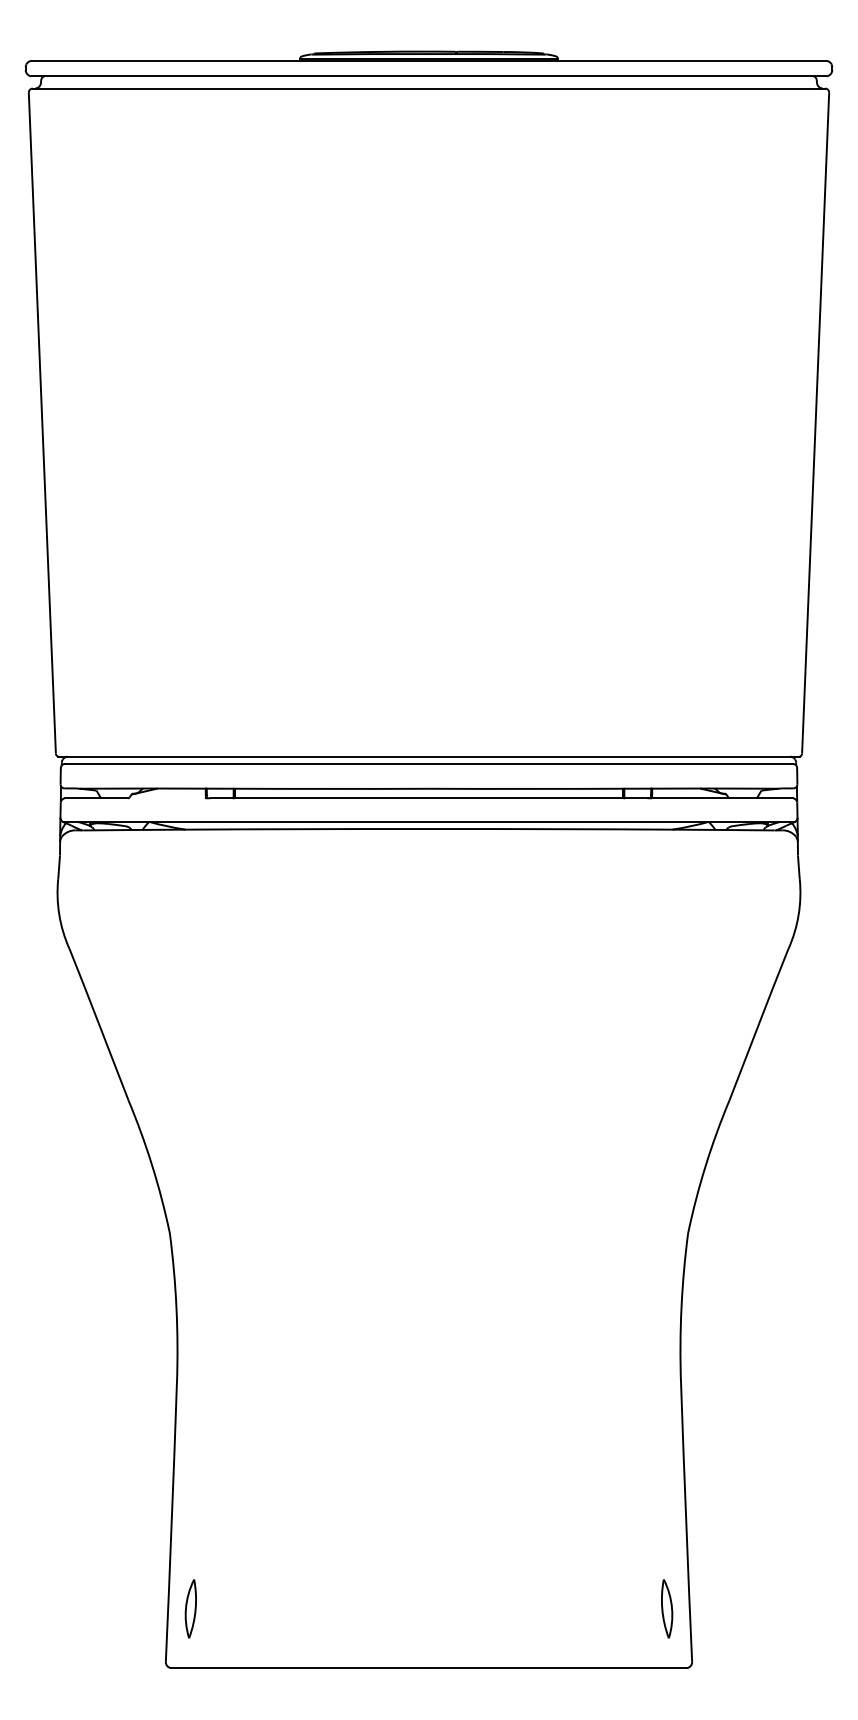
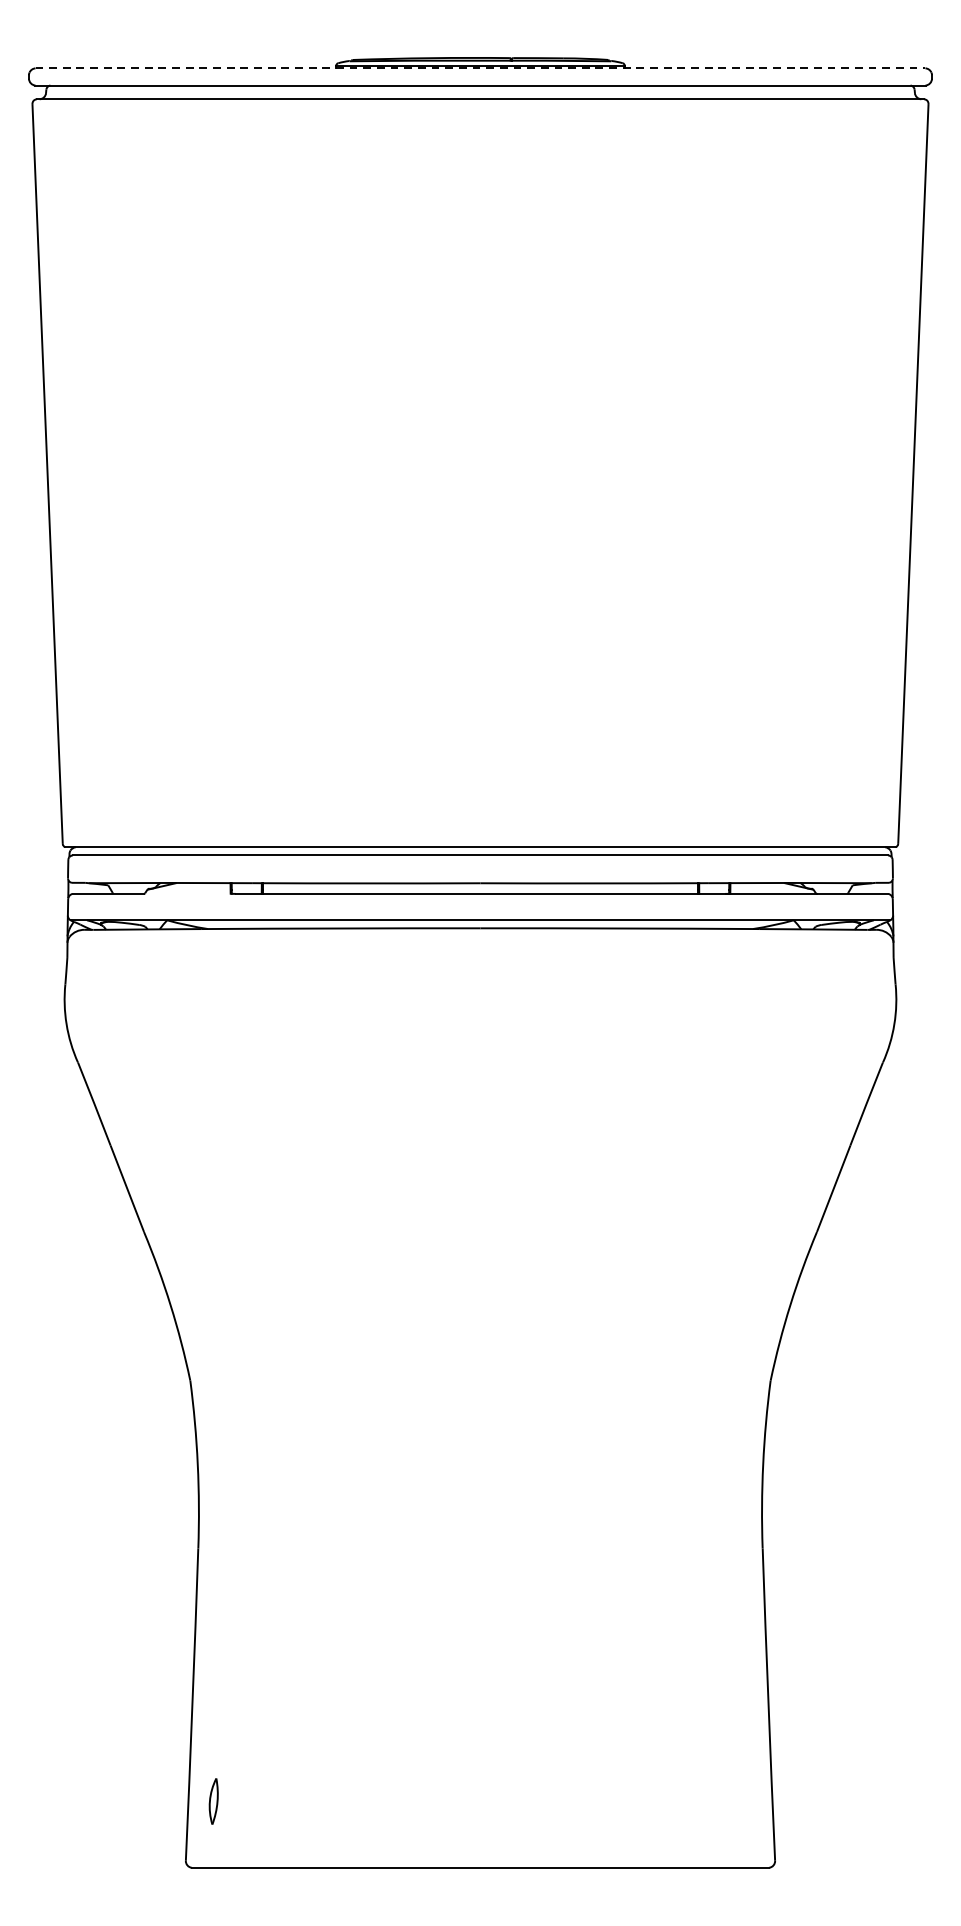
line: (429, 60) -> (481, 67), solid -> dashed
part: (190, 1608) -> (213, 1801), size x0.7
part: (667, 1608) -> (747, 1801), removed

